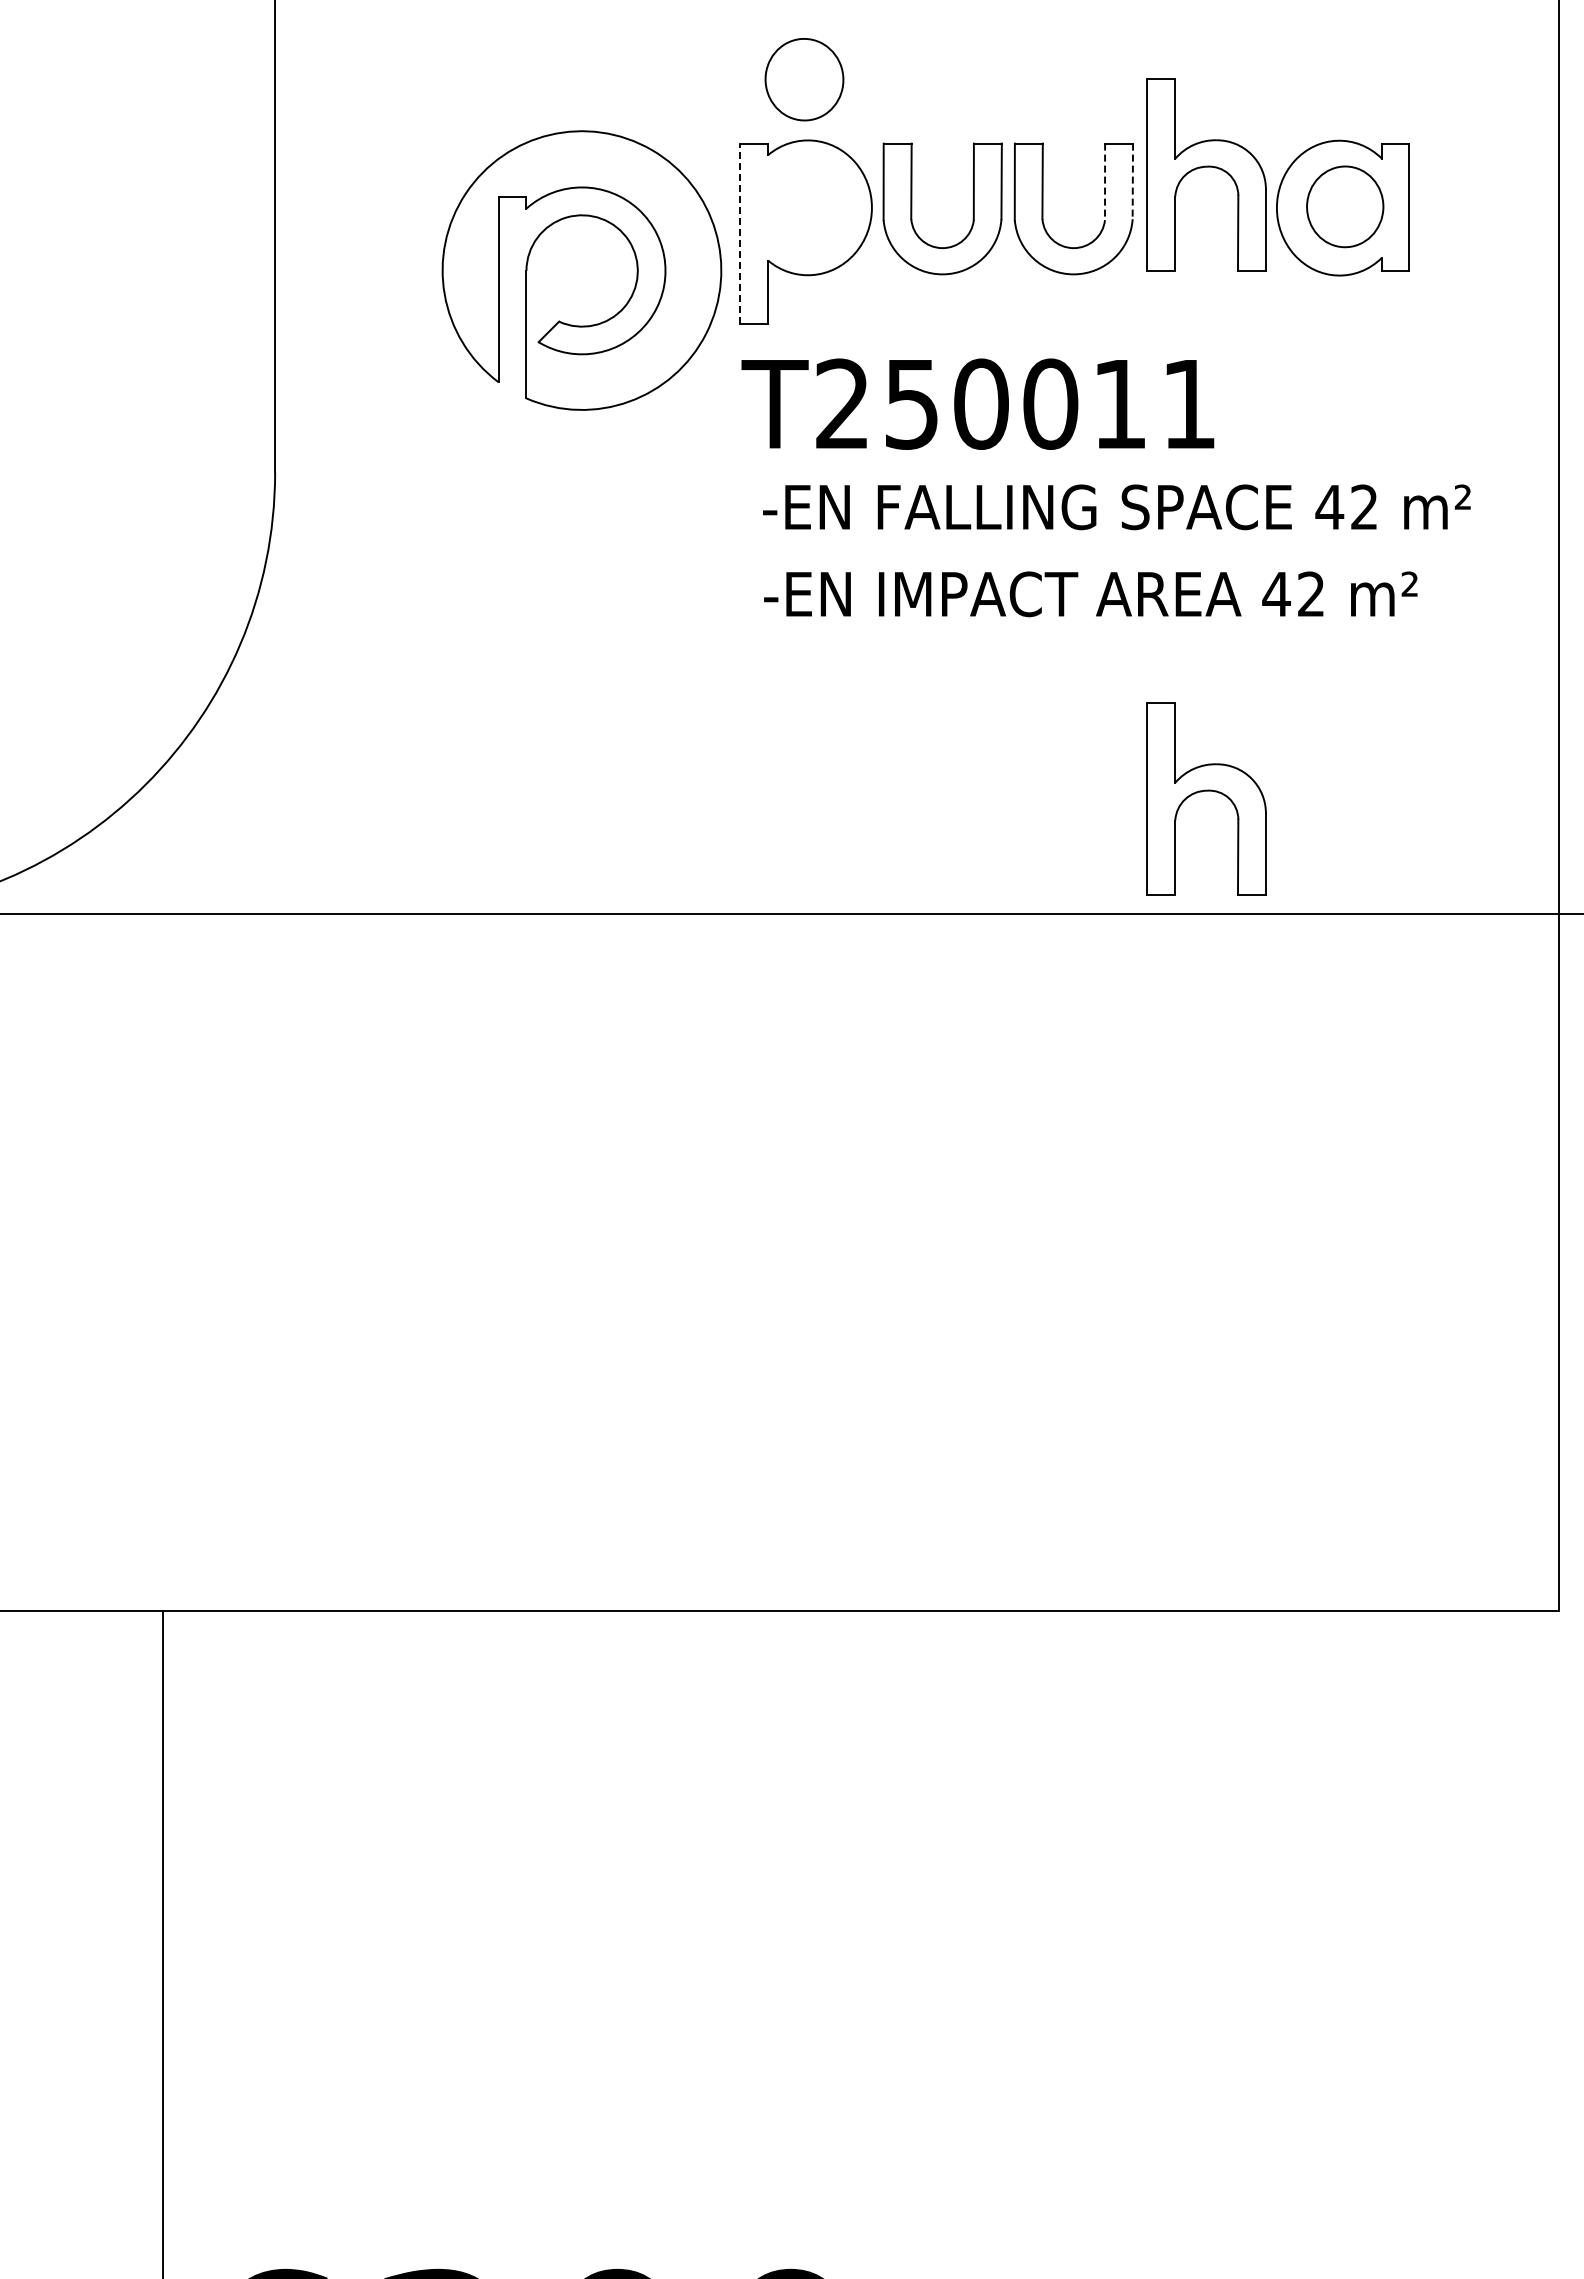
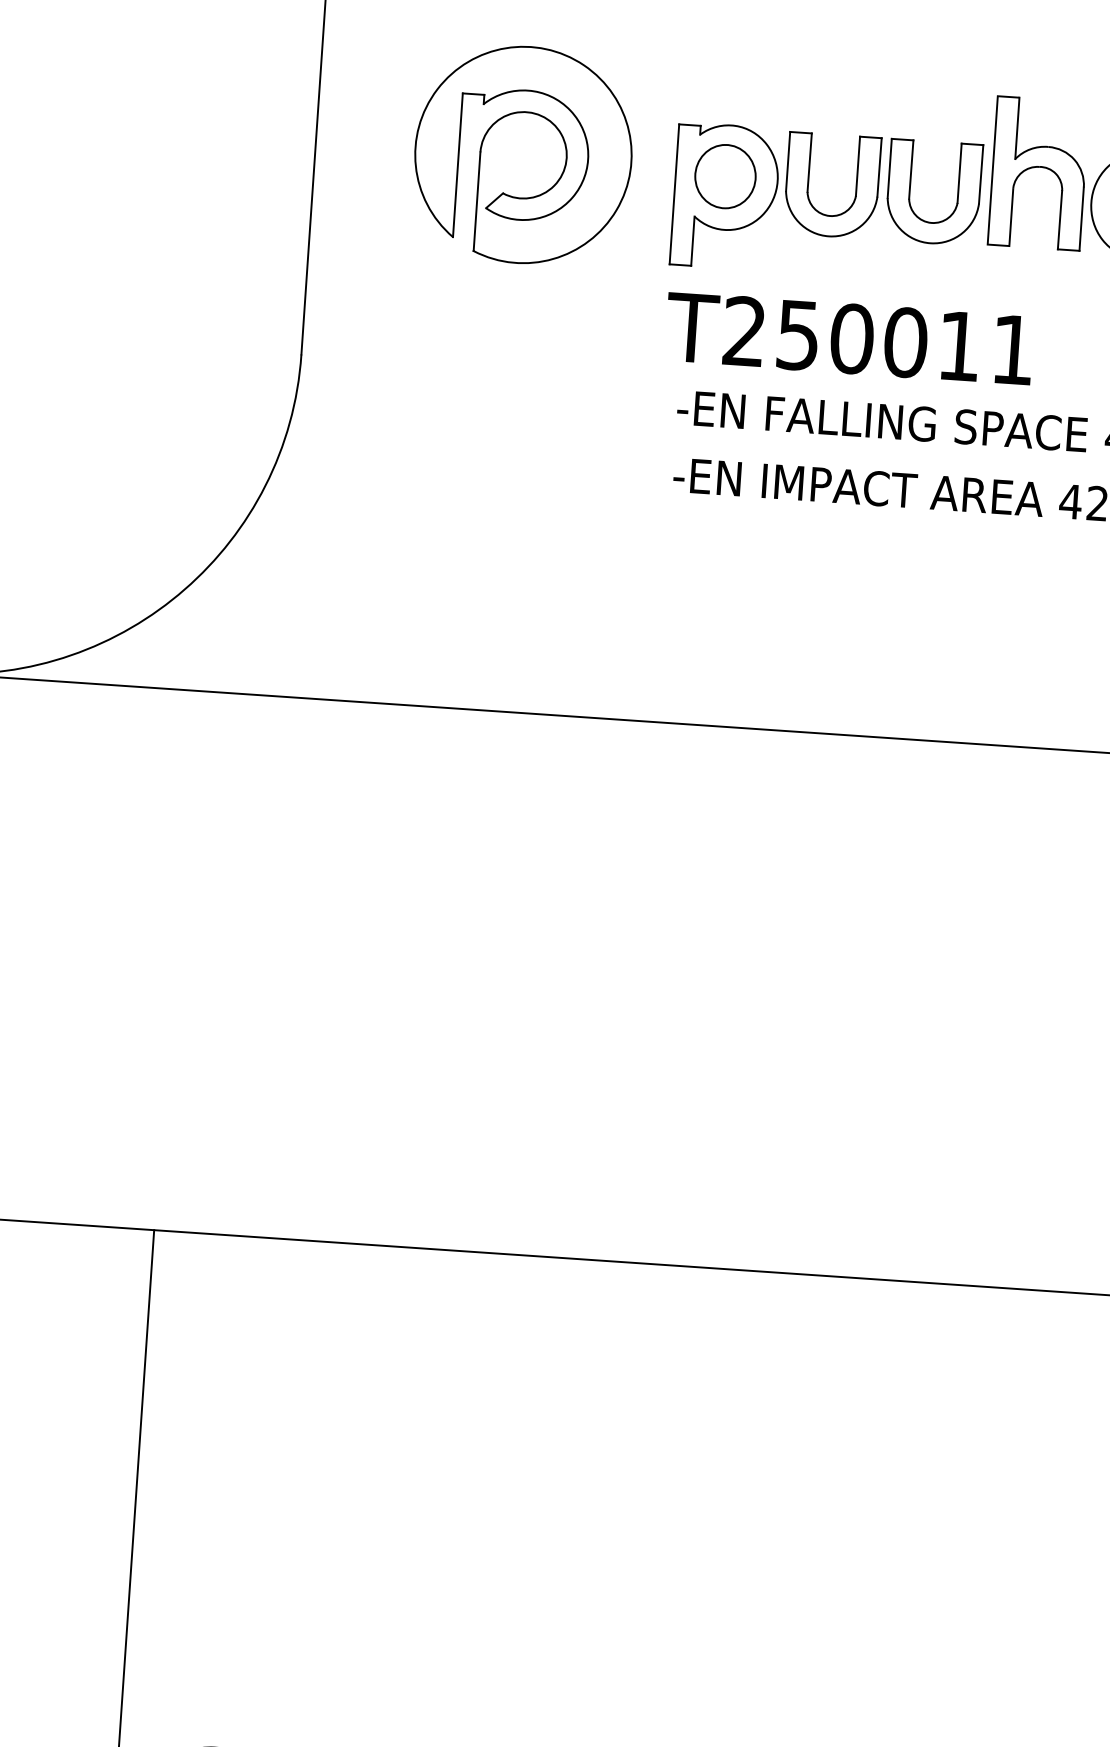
part: (804, 79) -> (725, 176), moved
line: (1132, 181) -> (980, 174), dashed -> solid
line: (1105, 182) -> (959, 173), dashed -> solid
line: (740, 233) -> (674, 194), dashed -> solid
part: (581, 270) -> (523, 154), moved
part: (1206, 791) -> (1006, 650), removed

